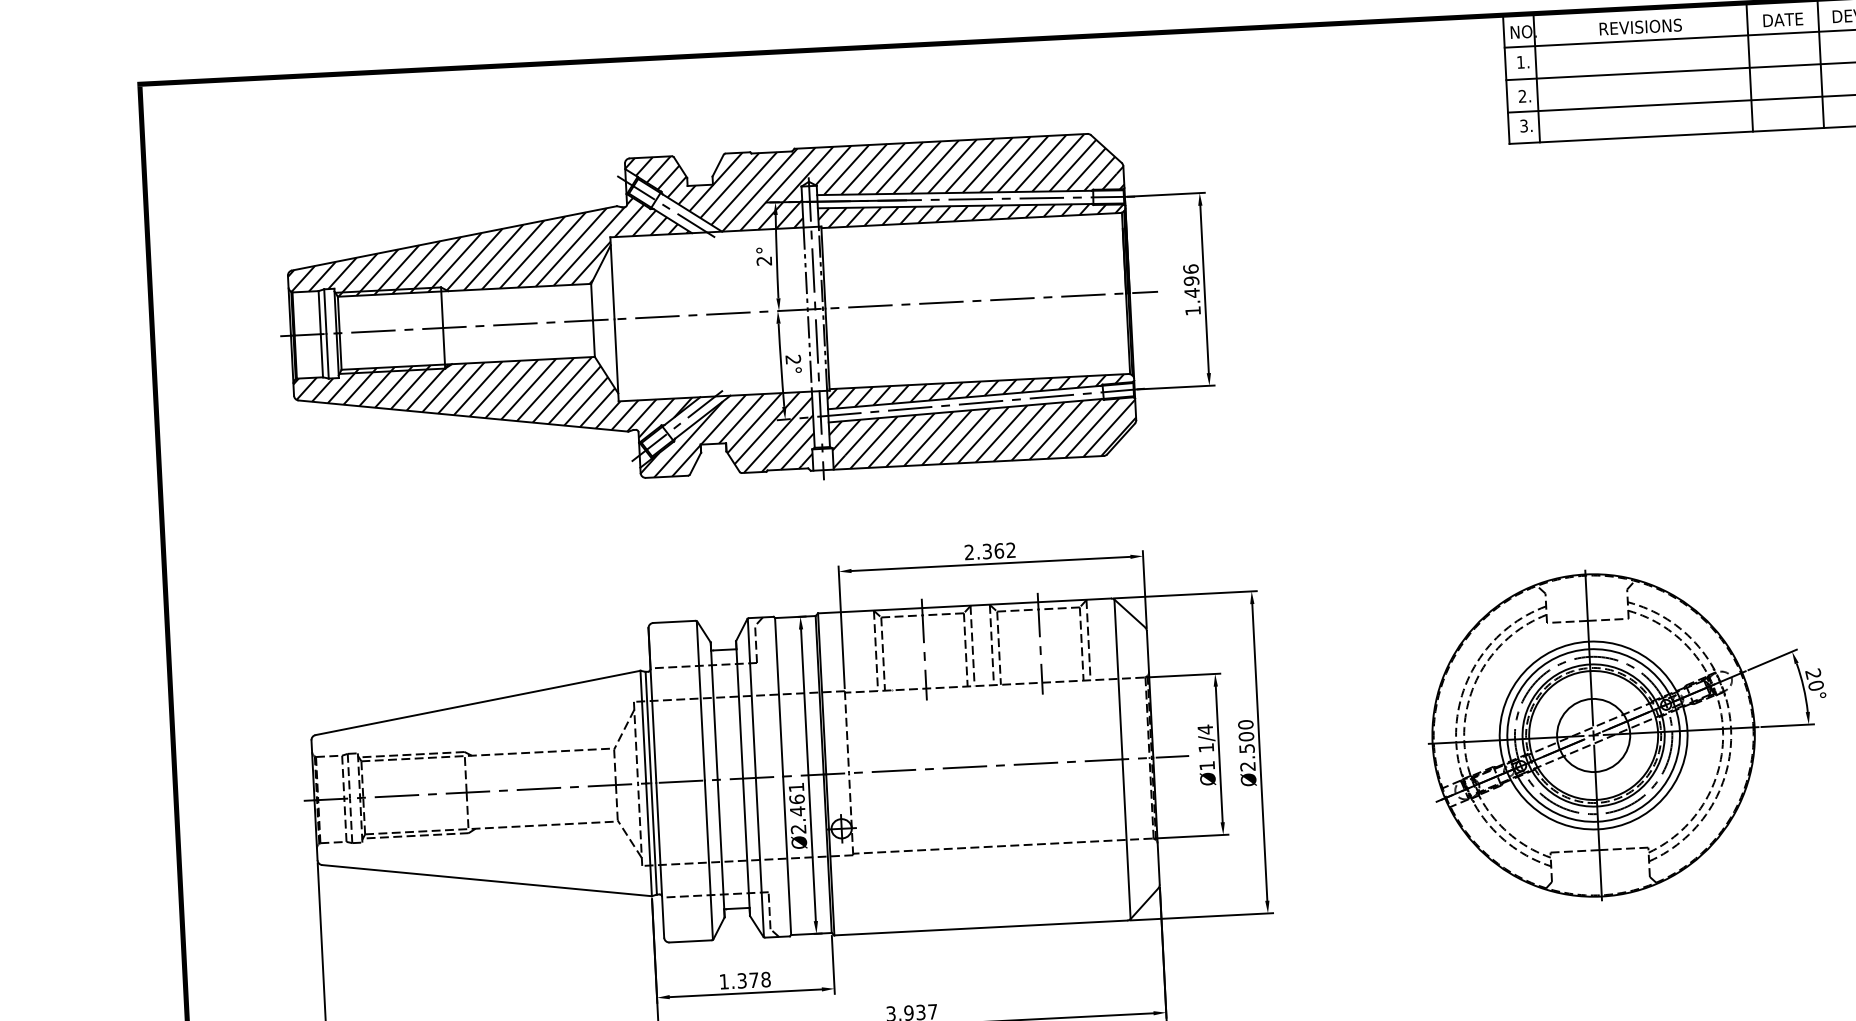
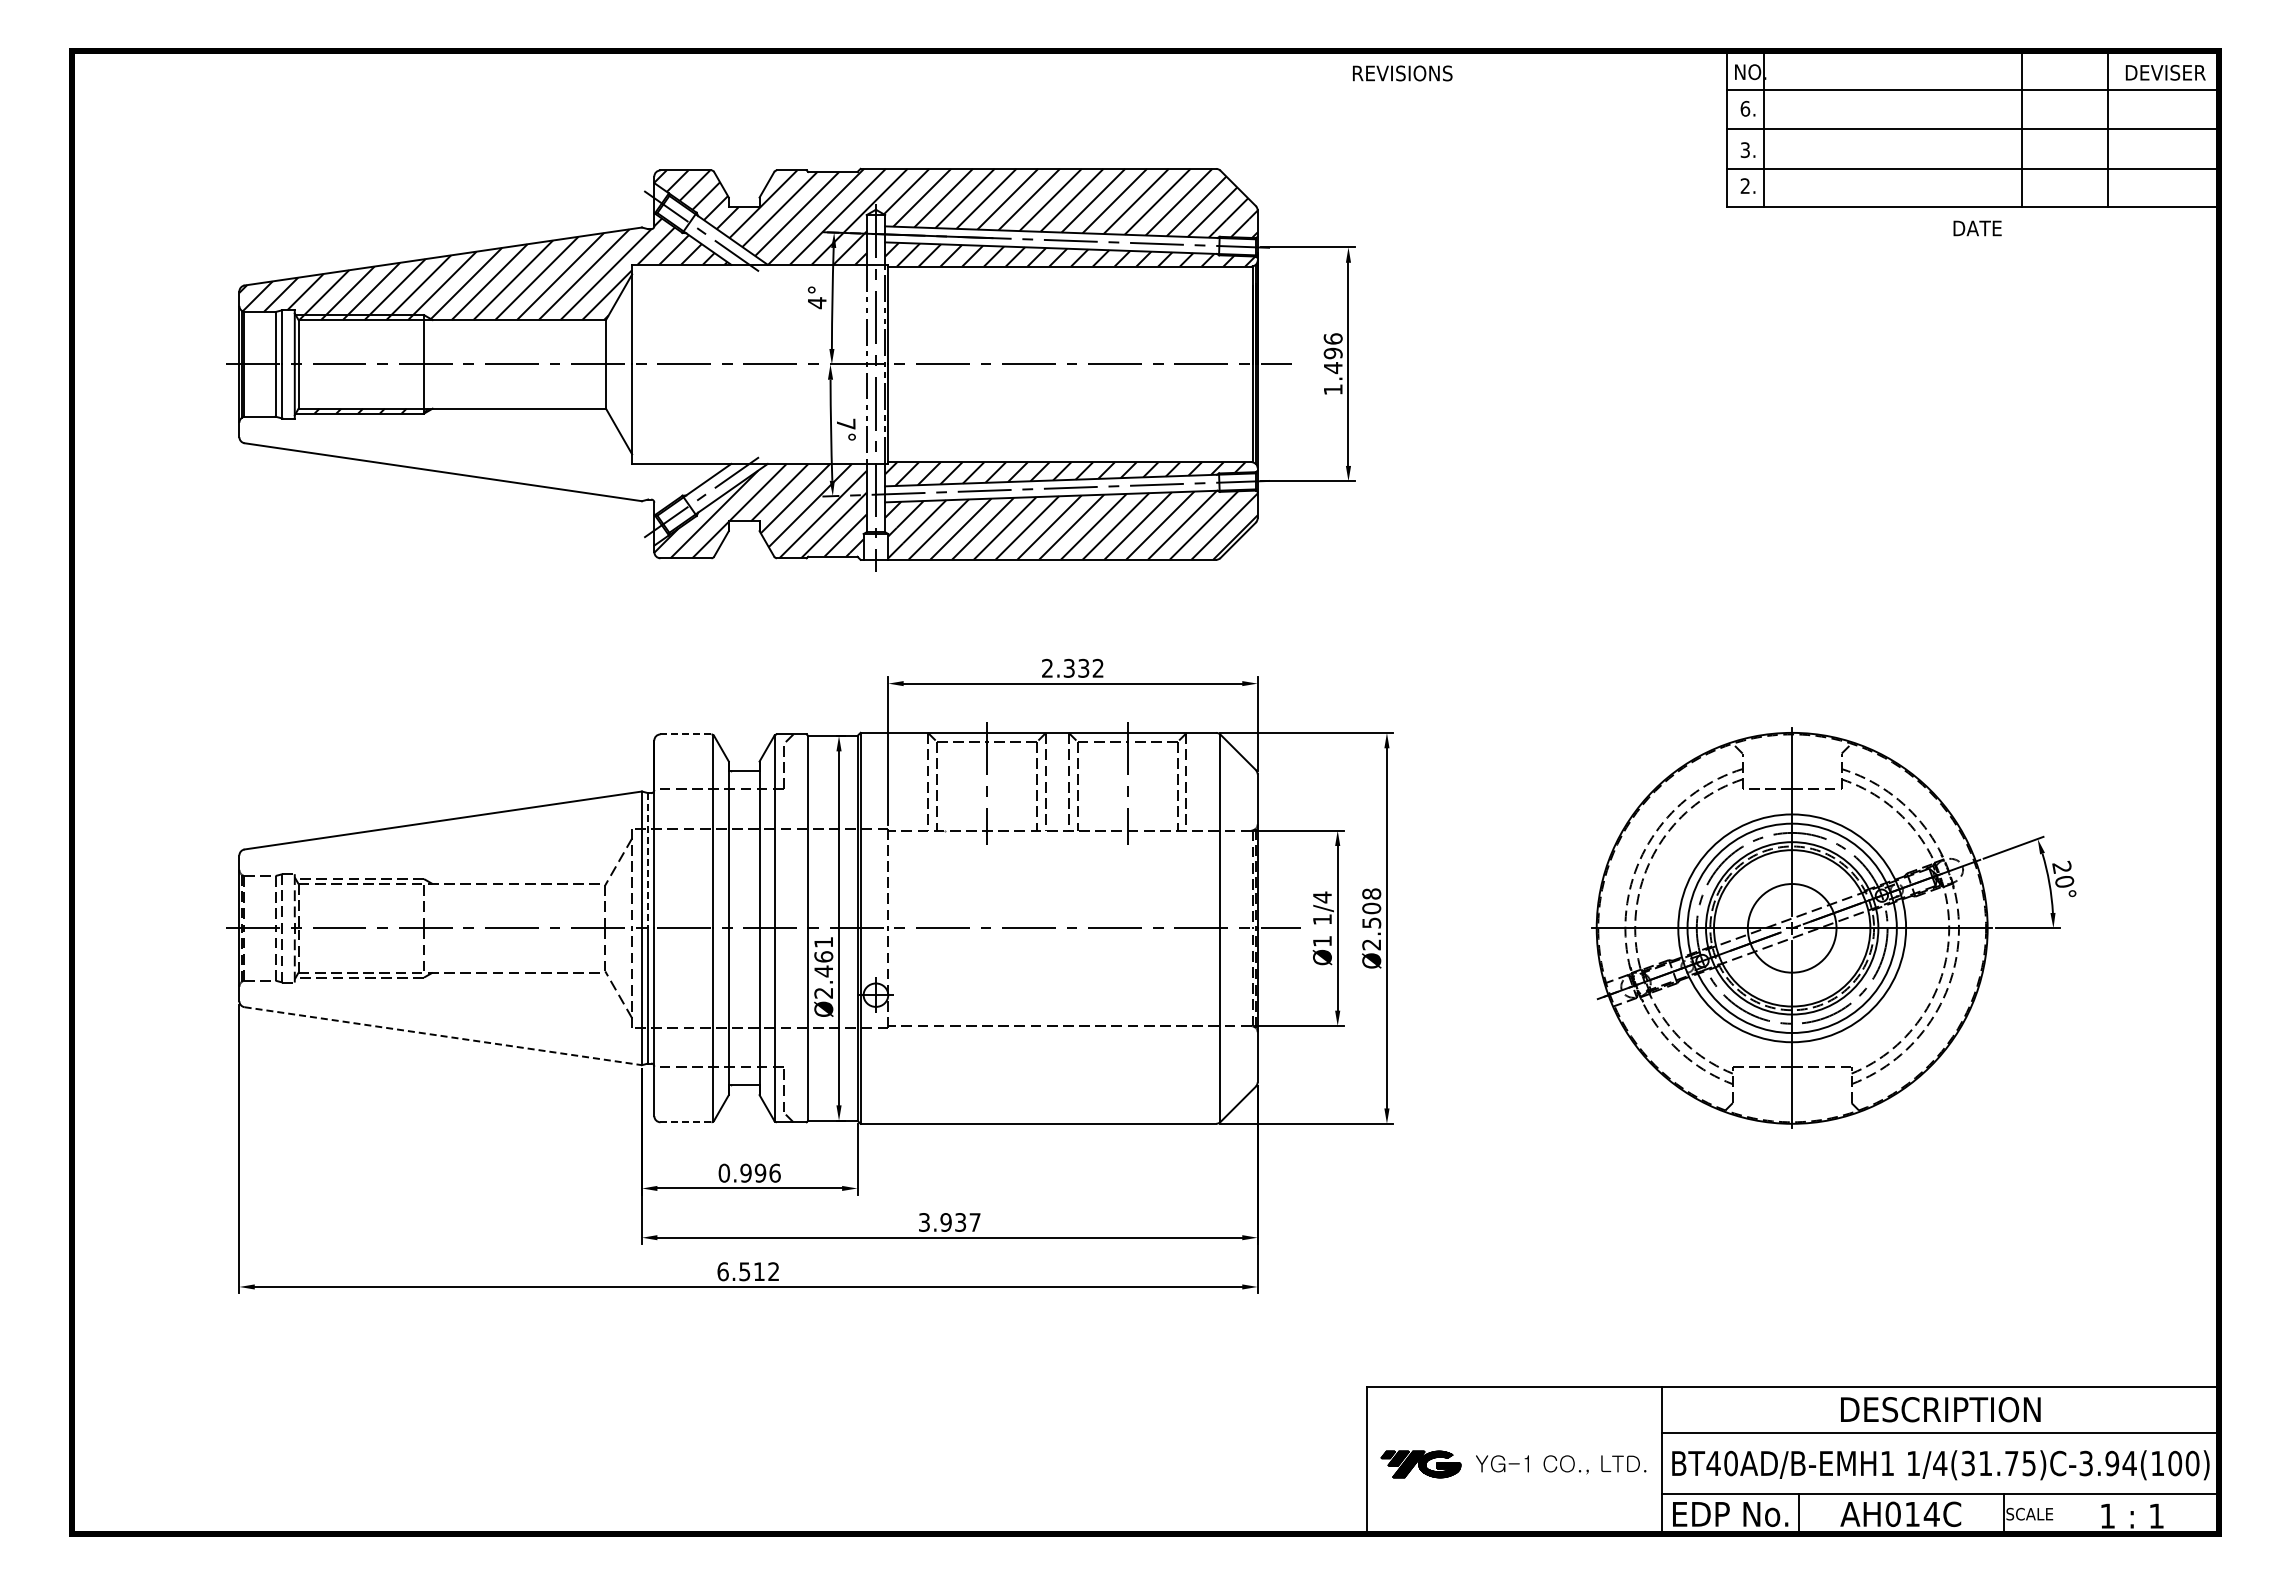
text: (1783, 19) -> (1977, 228), moved
text: (1640, 27) -> (1402, 73), moved
text: (1520, 62) -> (1745, 108), 1. -> 6.
text: (1521, 96) -> (1744, 150), 2. -> 3.
text: (1523, 126) -> (1744, 186), 3. -> 2.
text: (763, 261) -> (816, 303), 2° -> 4°
text: (793, 359) -> (846, 423), 2° -> 7°
hatch: (493, 403) -> (480, 458), removed
text: (998, 550) -> (1083, 667), 2.362 -> 2.332
line: (673, 622) -> (685, 734), solid -> dashed
text: (1245, 724) -> (1371, 893), Ø2.500 -> Ø2.508
line: (648, 727) -> (648, 860), solid -> dashed
line: (487, 880) -> (443, 1036), solid -> dashed
line: (690, 941) -> (685, 1122), solid -> dashed
text: (744, 980) -> (749, 1172), 1.378 -> 0.996

